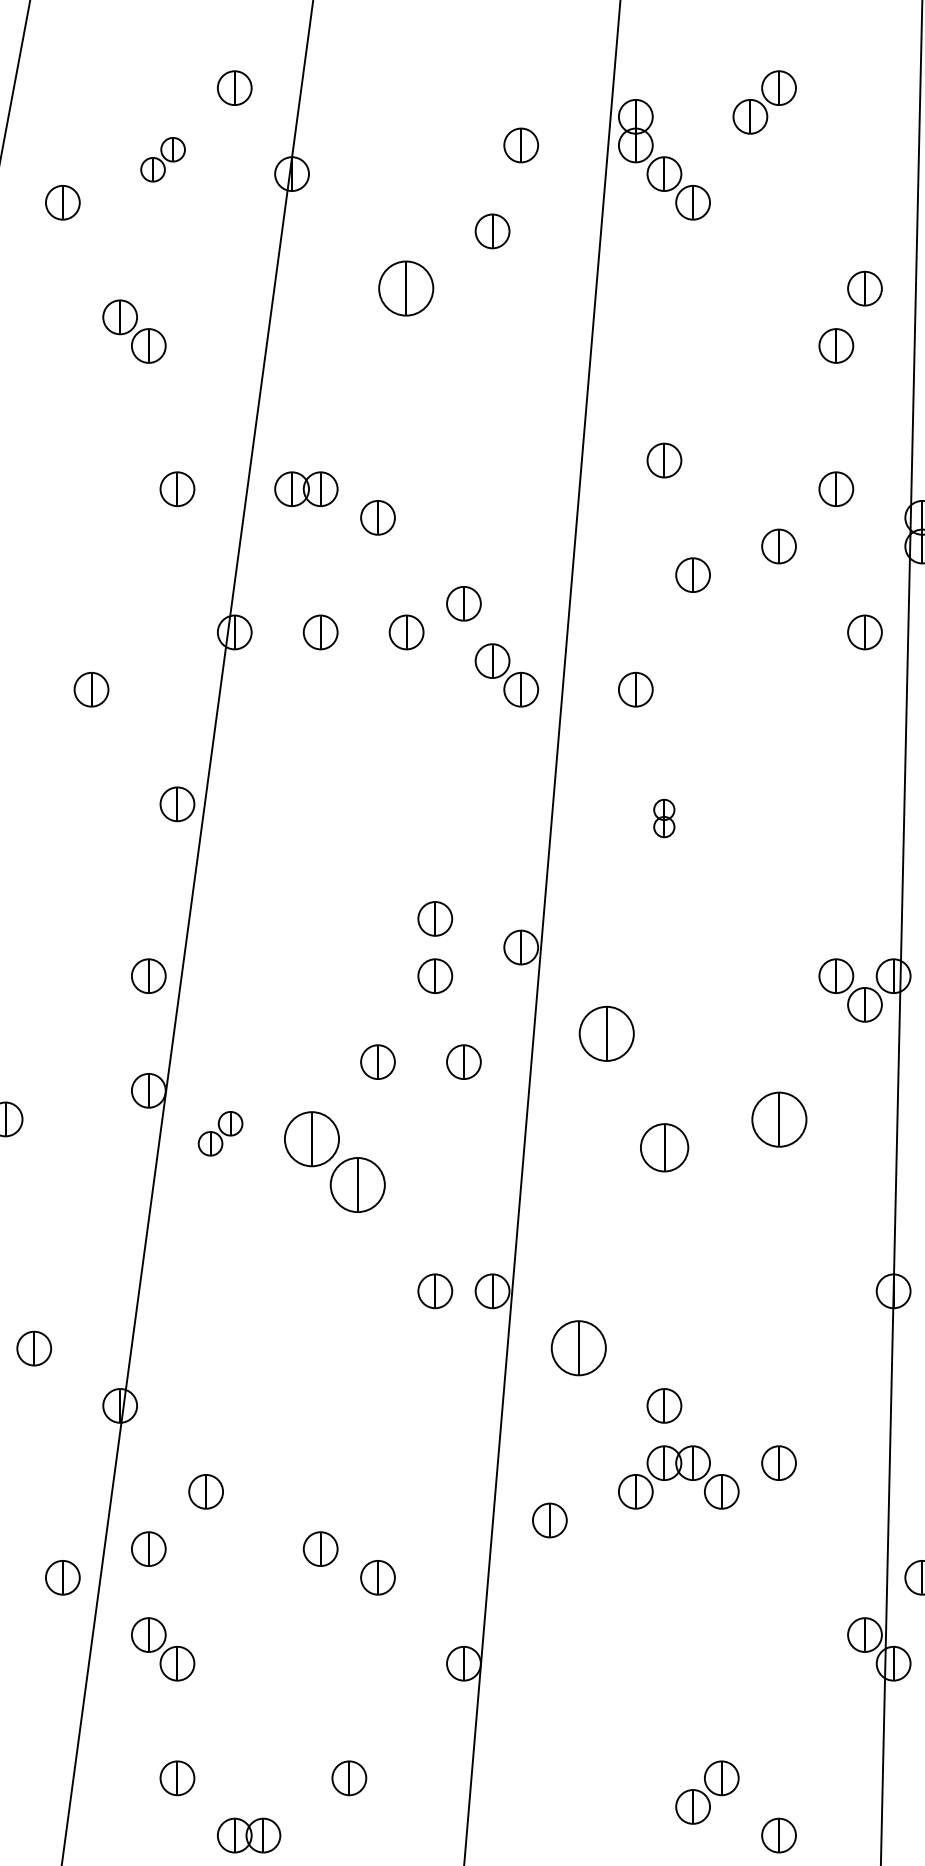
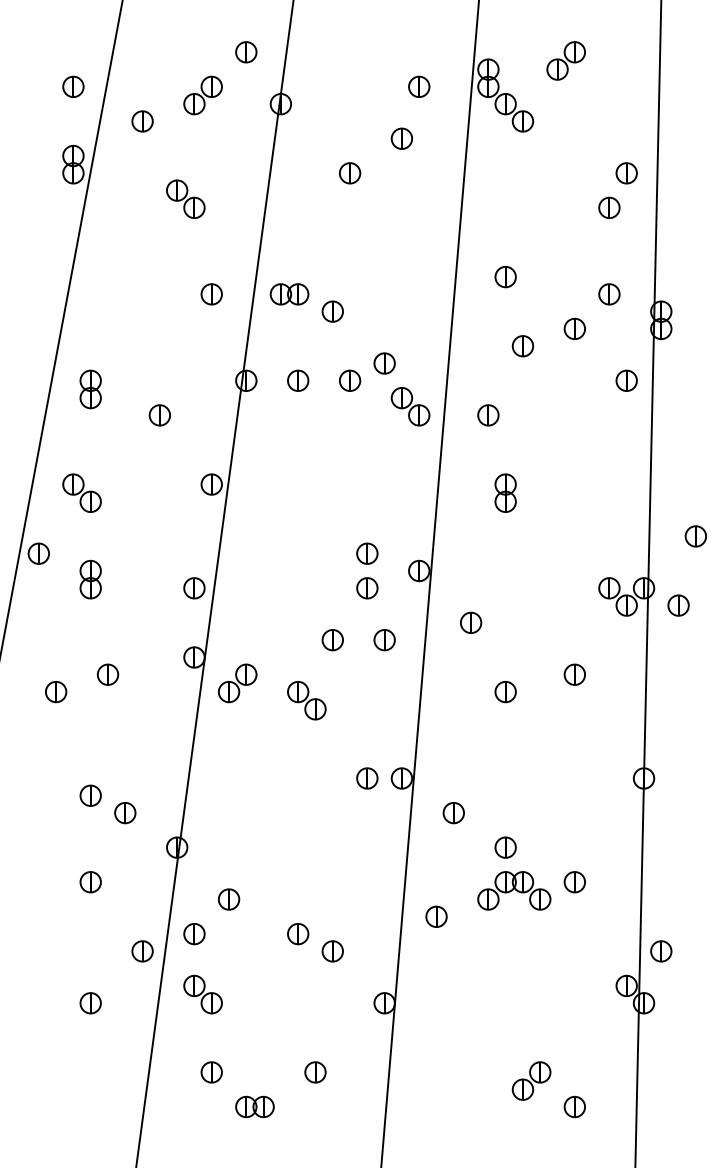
part: (162, 159) -> (202, 95), size x1.43
part: (407, 288) -> (350, 173), size x0.62
part: (664, 817) -> (505, 492), size x1.67
part: (607, 1032) -> (471, 622), size x0.62
part: (778, 1119) -> (574, 674), size x0.62
part: (220, 1133) -> (237, 683), size x1.43
part: (664, 1148) -> (505, 692), size x0.71
part: (334, 1162) -> (306, 700), size x0.62
part: (577, 1349) -> (453, 813), size x0.62

